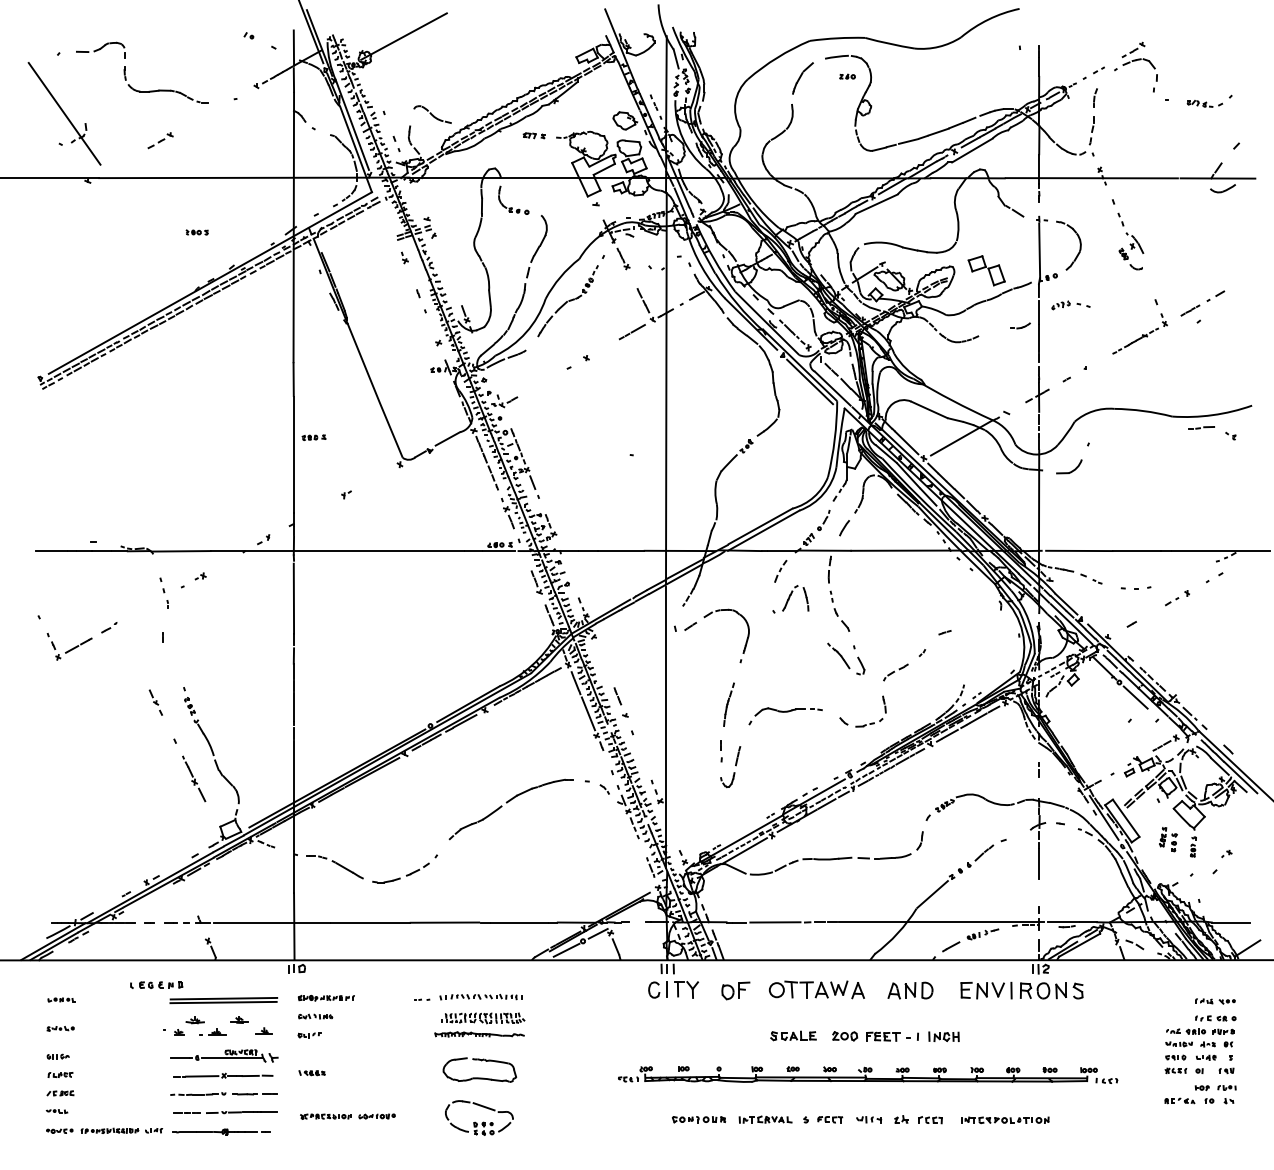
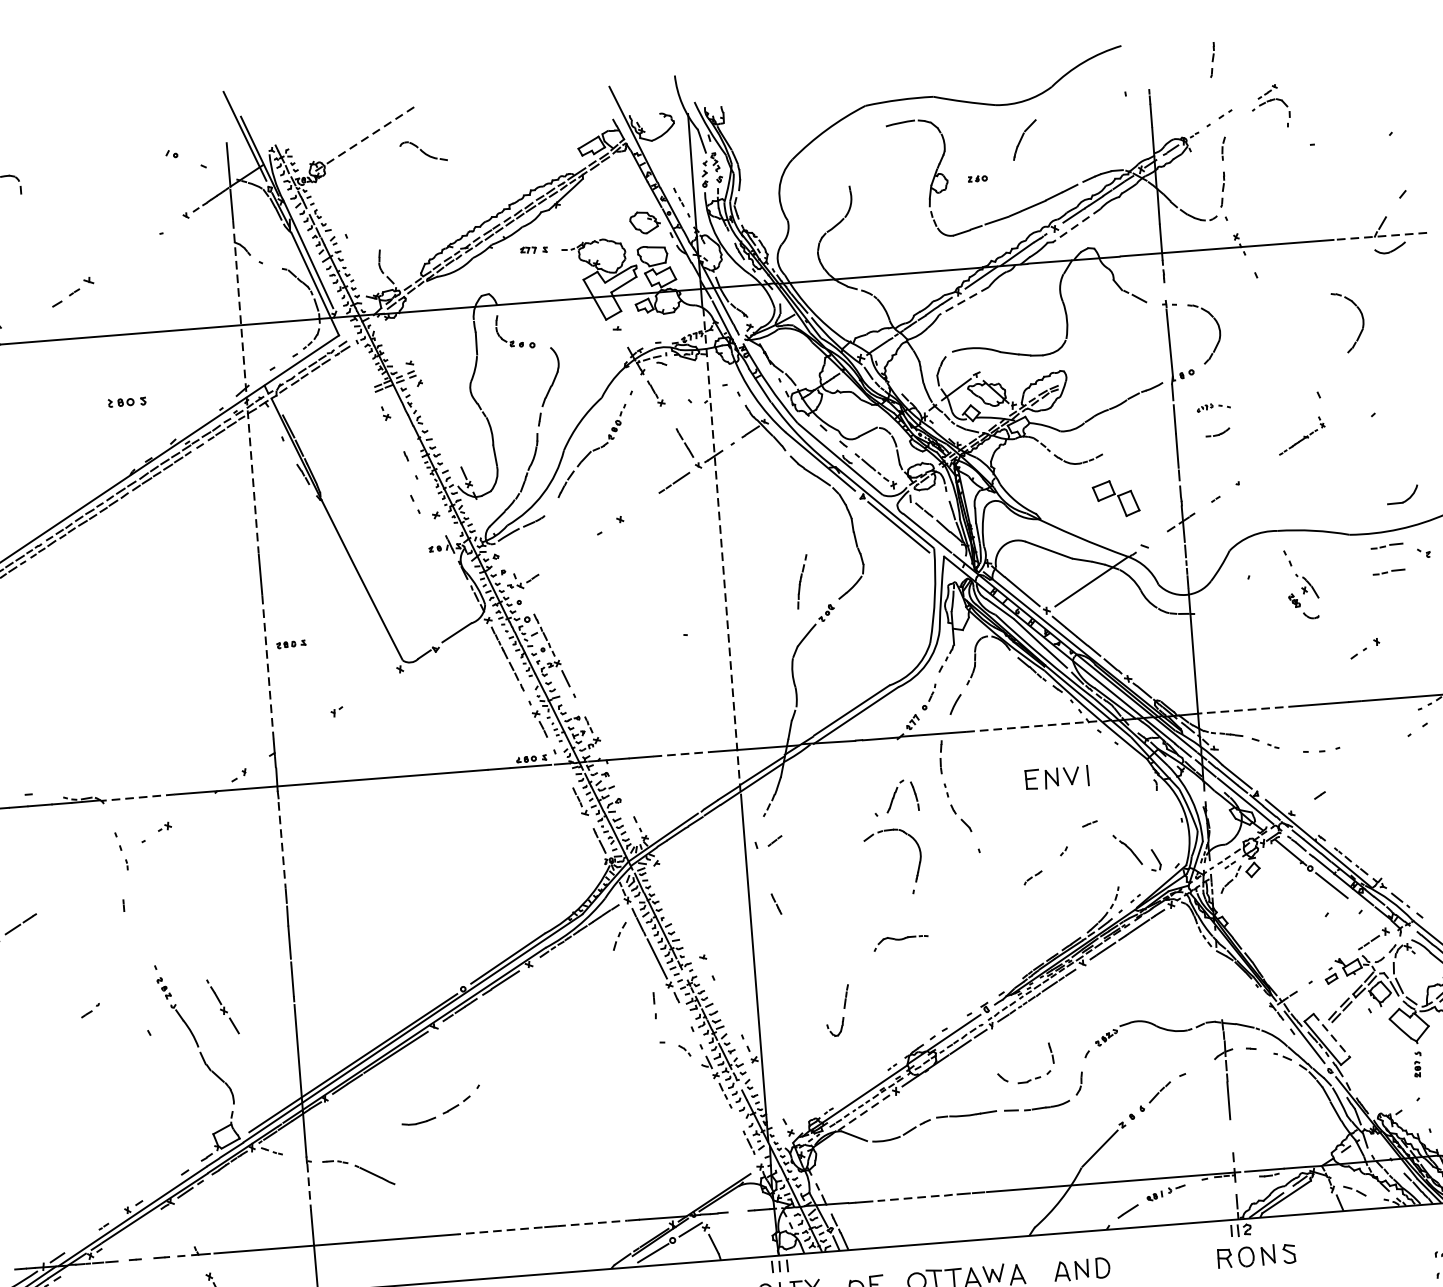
part: (1091, 25) -> (1211, 59), added
line: (404, 36) -> (364, 139), solid -> dashed
part: (1135, 66) -> (1270, 105), size x0.7
part: (847, 76) -> (977, 178), moved
part: (802, 78) -> (1024, 140), moved
part: (165, 84) -> (73, 222), removed
part: (1204, 103) -> (1359, 144), removed
part: (432, 114) -> (423, 151), moved
part: (160, 140) -> (72, 292), size x1.4
part: (396, 143) -> (415, 503), moved
line: (971, 150) -> (1075, 225), solid -> dashed
line: (1218, 178) -> (1383, 236), solid -> dashed
line: (876, 204) -> (963, 301), solid -> dashed
line: (293, 227) -> (245, 386), solid -> dashed
part: (196, 232) -> (126, 402), size x1.4
part: (1130, 241) -> (1301, 584), moved
part: (1195, 246) -> (1361, 322), added
part: (986, 270) -> (1115, 498), moved
part: (1202, 303) -> (1376, 392), removed
part: (1070, 305) -> (1213, 407), size x0.7
part: (1020, 325) -> (1217, 431), moved
part: (1139, 333) -> (1301, 435), size x0.7
line: (666, 388) -> (722, 549), solid -> dashed
part: (1201, 448) -> (1388, 571), added
line: (293, 455) -> (267, 668), solid -> dashed
part: (1069, 466) -> (1402, 494), moved
line: (621, 550) -> (682, 753), solid -> dashed
line: (906, 550) -> (1034, 726), solid -> dashed
line: (1079, 550) -> (1248, 709), solid -> dashed
line: (181, 551) -> (138, 797), solid -> dashed
part: (780, 570) -> (619, 935), moved
line: (293, 598) -> (281, 845), solid -> dashed
part: (1177, 598) -> (1365, 649), moved
part: (109, 627) -> (90, 1010), moved
part: (746, 638) -> (918, 863), moved
part: (846, 658) -> (1137, 852), moved
part: (895, 672) -> (1032, 877), size x0.6
line: (617, 696) -> (776, 904), moved
part: (155, 702) -> (121, 986), removed
part: (728, 704) -> (801, 581), moved
part: (785, 716) -> (900, 943), size x0.6
part: (864, 724) -> (1028, 1079), moved
part: (721, 751) -> (654, 1005), moved
line: (1038, 769) -> (1218, 983), removed
part: (194, 778) -> (223, 1006), moved
part: (507, 803) -> (565, 1077), removed
line: (1126, 818) -> (1332, 1035), solid -> dashed
part: (1168, 839) -> (1386, 1057), removed
line: (744, 851) -> (863, 1113), solid -> dashed
part: (406, 874) -> (443, 1112), moved
line: (294, 875) -> (309, 1187), solid -> dashed
line: (444, 922) -> (499, 1230), solid -> dashed
line: (519, 922) -> (592, 1223), solid -> dashed
line: (774, 922) -> (907, 1198), solid -> dashed
part: (986, 990) -> (1057, 777), moved

